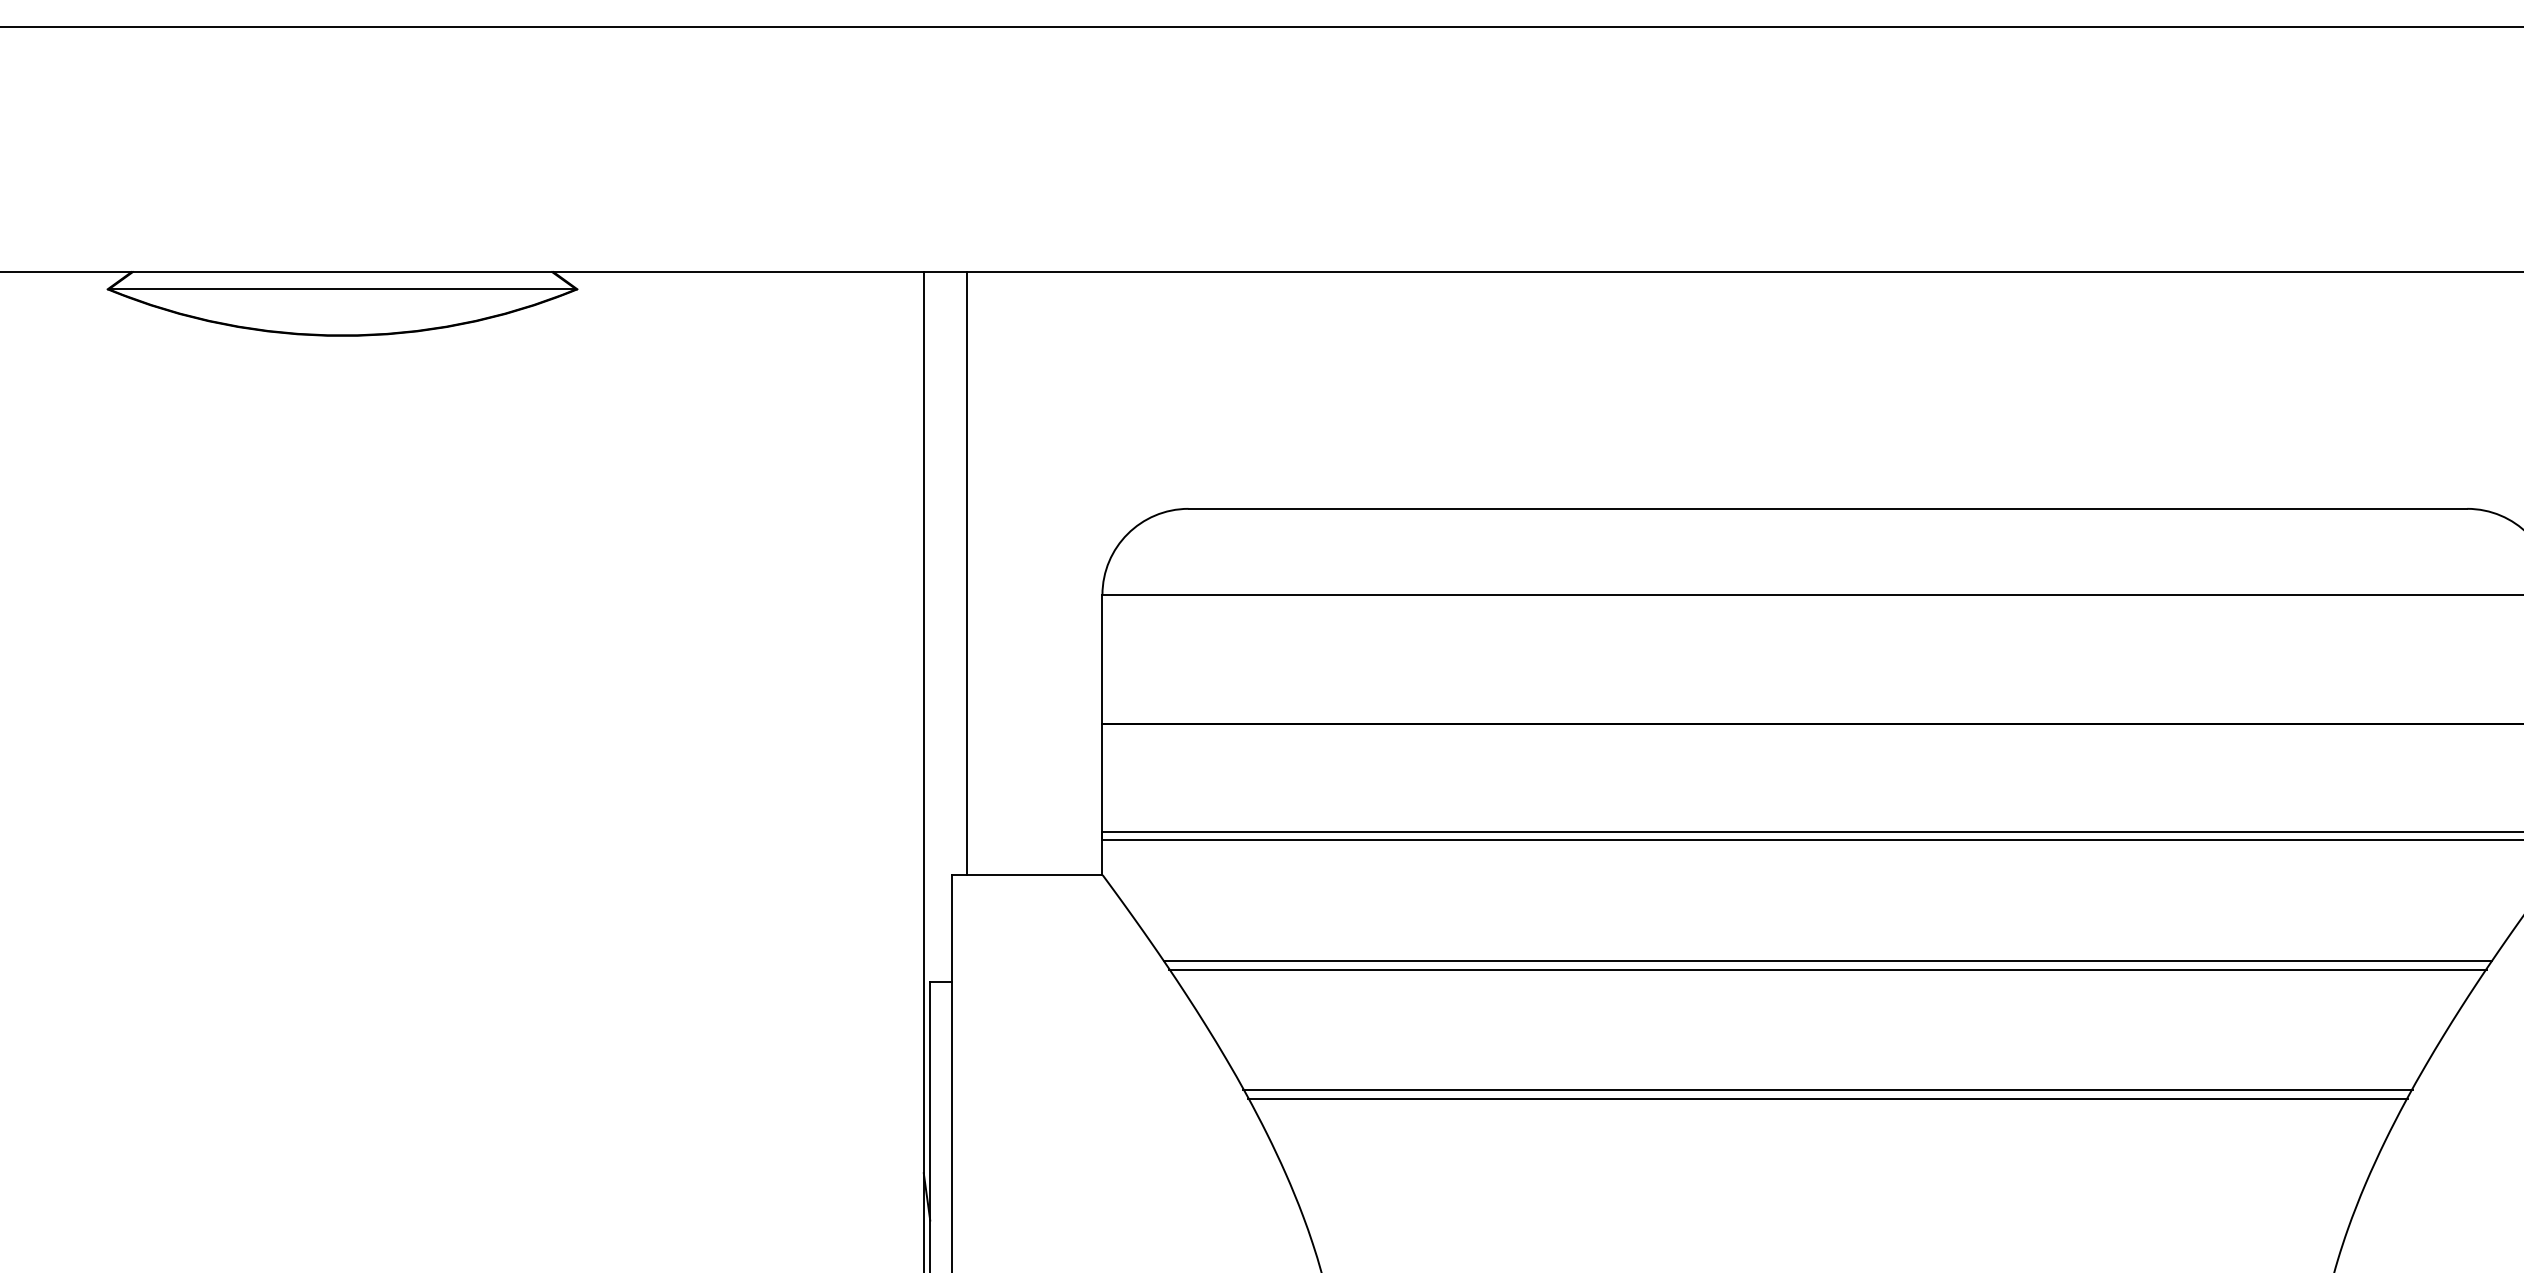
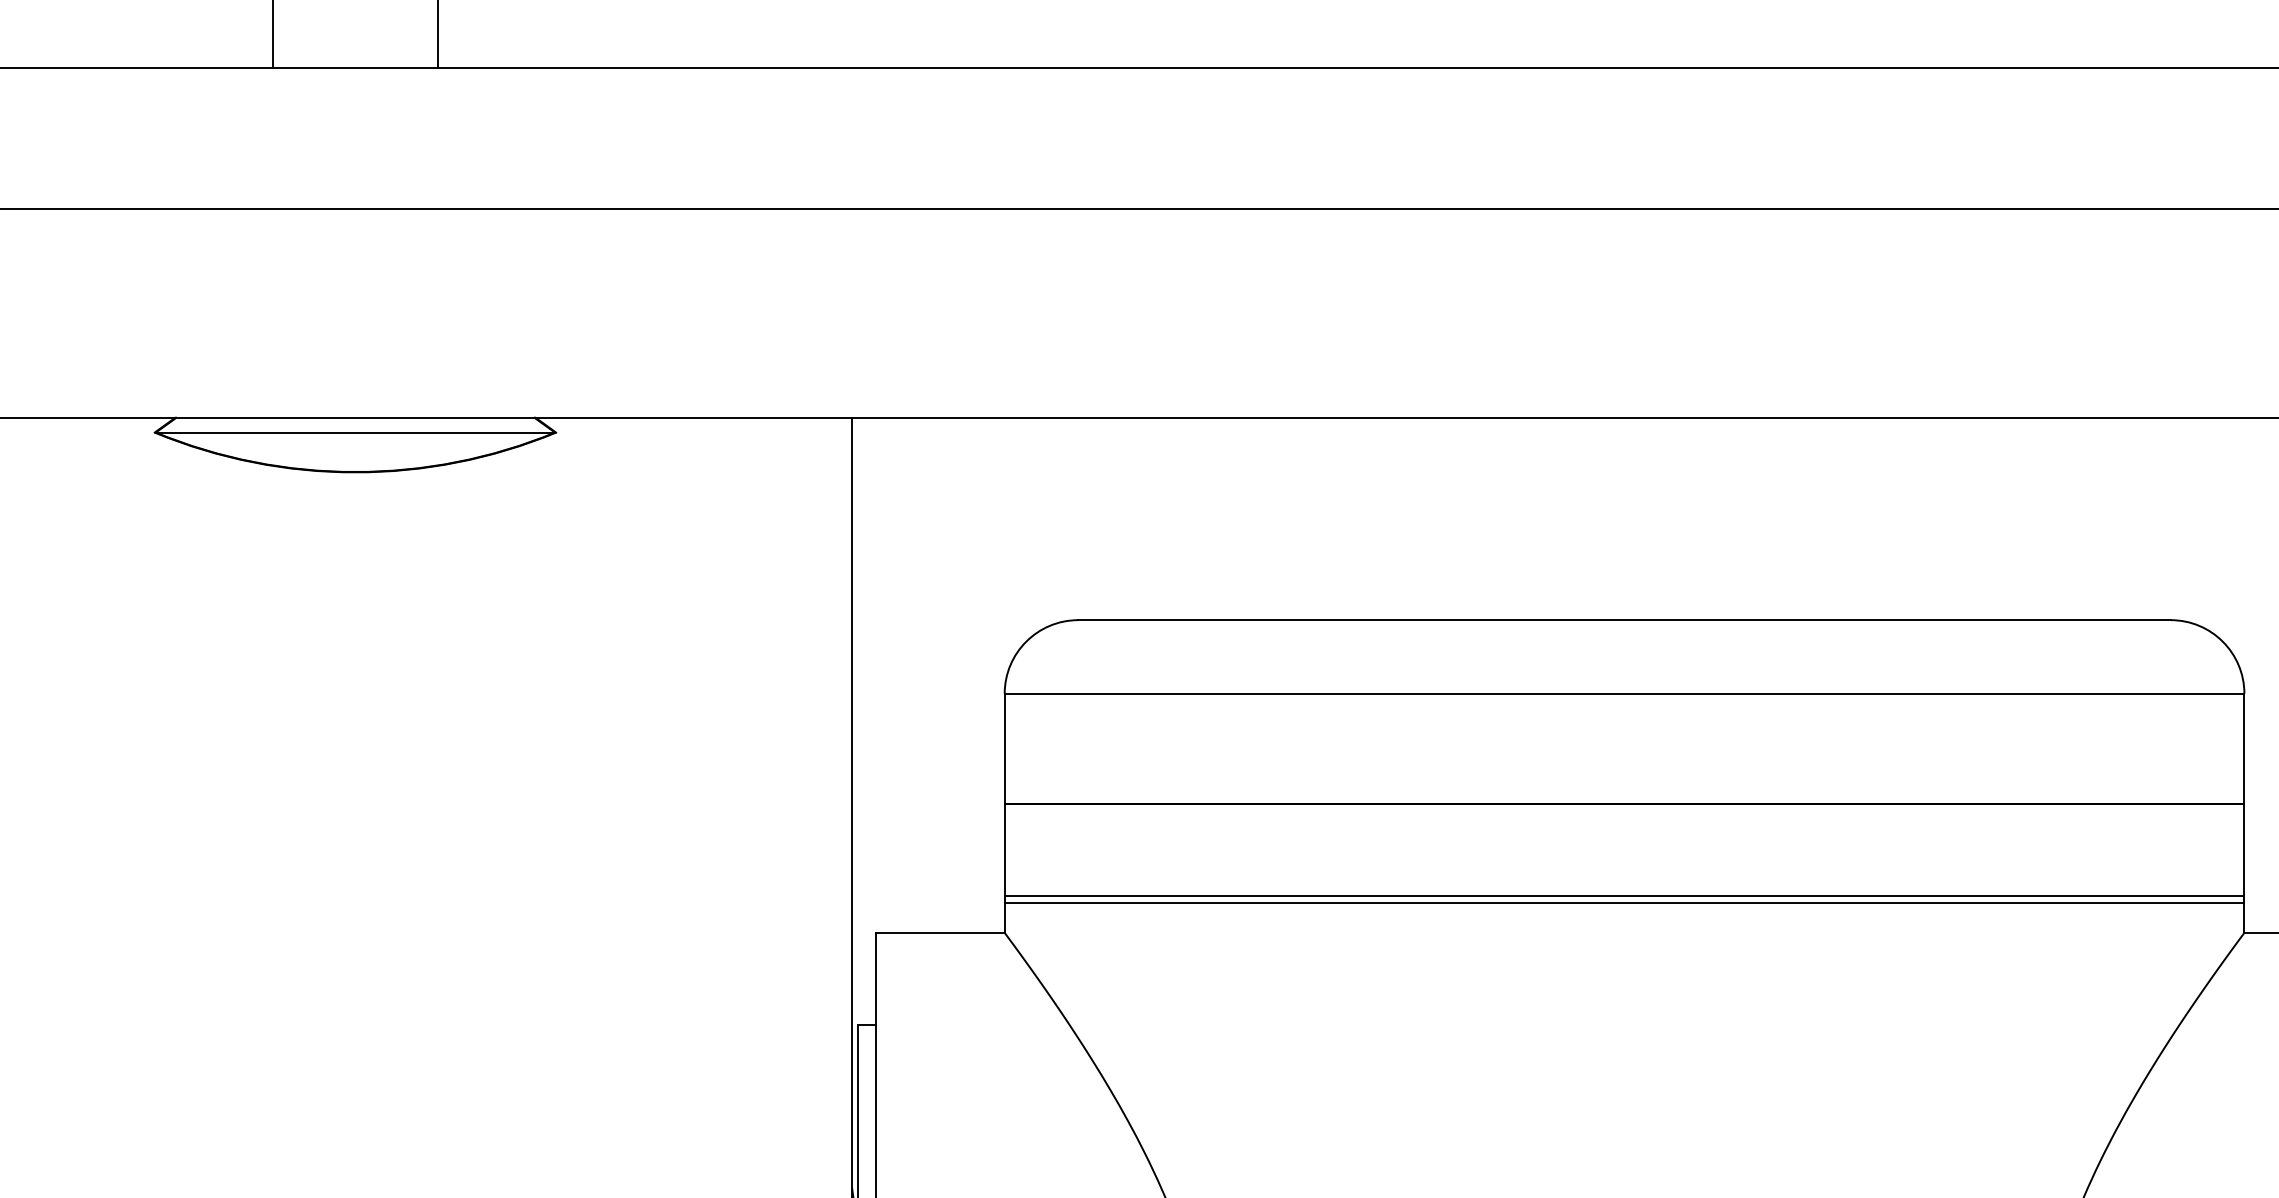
line: (966, 572) -> (888, 674), removed
line: (1827, 961) -> (1624, 1006), removed
line: (1827, 969) -> (1624, 1013), removed
line: (1827, 1089) -> (1624, 1116), removed
line: (1827, 1099) -> (1624, 1124), removed

